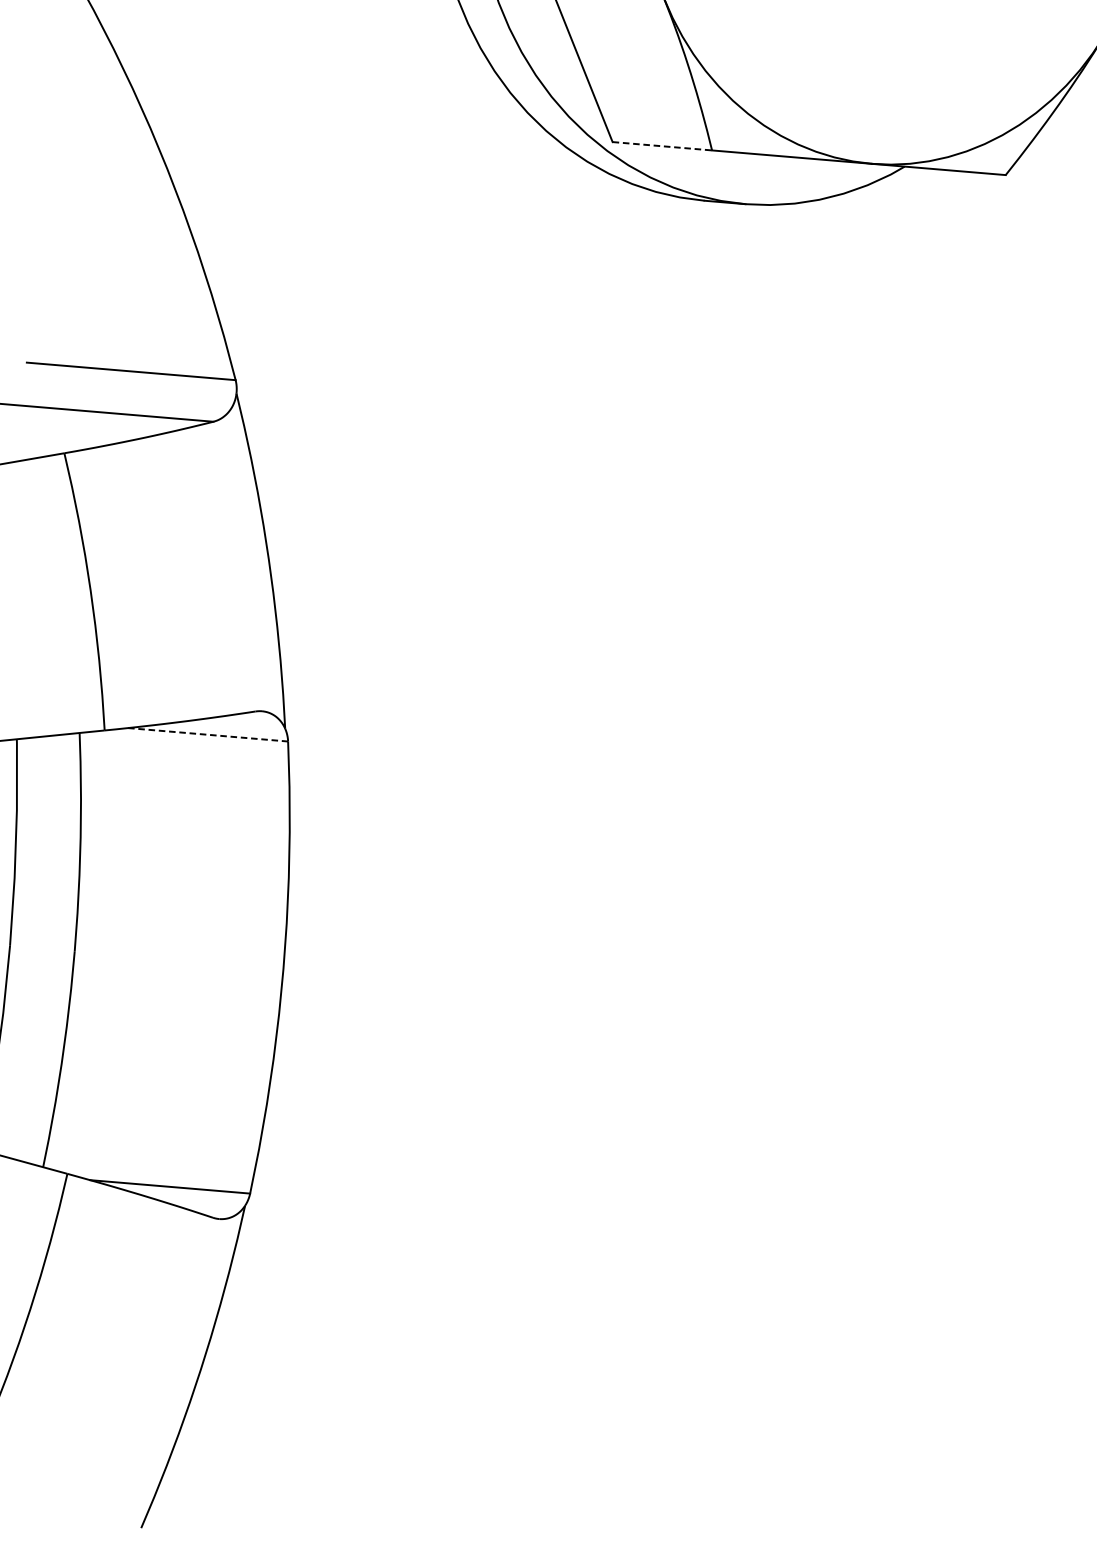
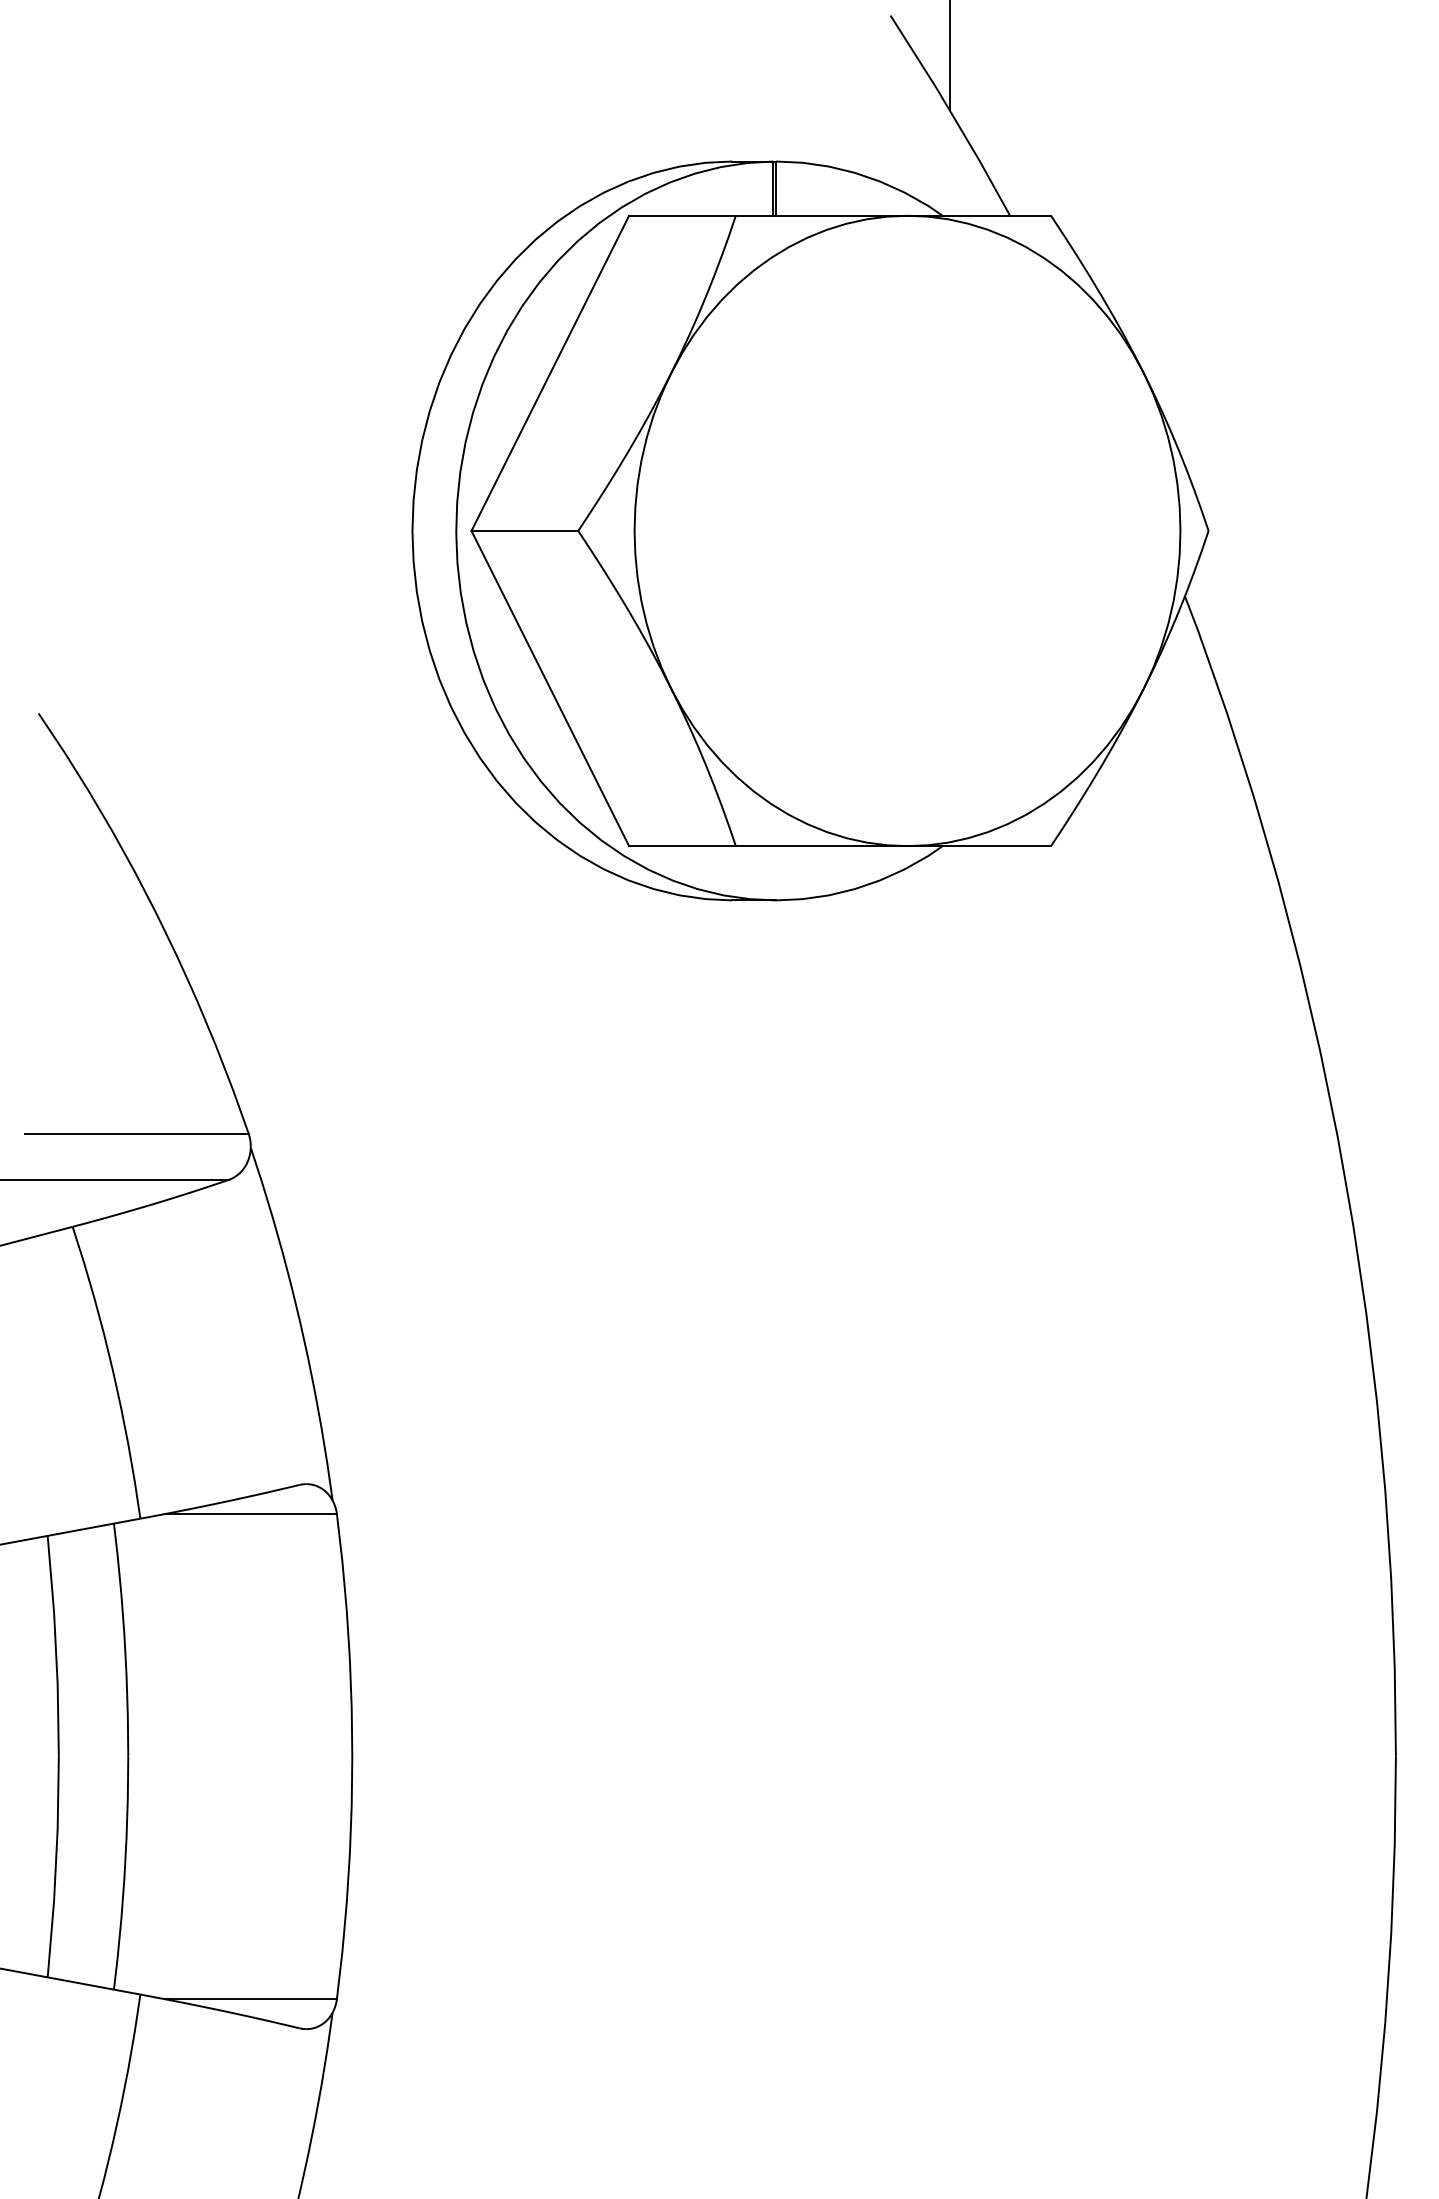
line: (662, 146) -> (682, 846), dashed -> solid
line: (208, 735) -> (251, 1514), dashed -> solid

